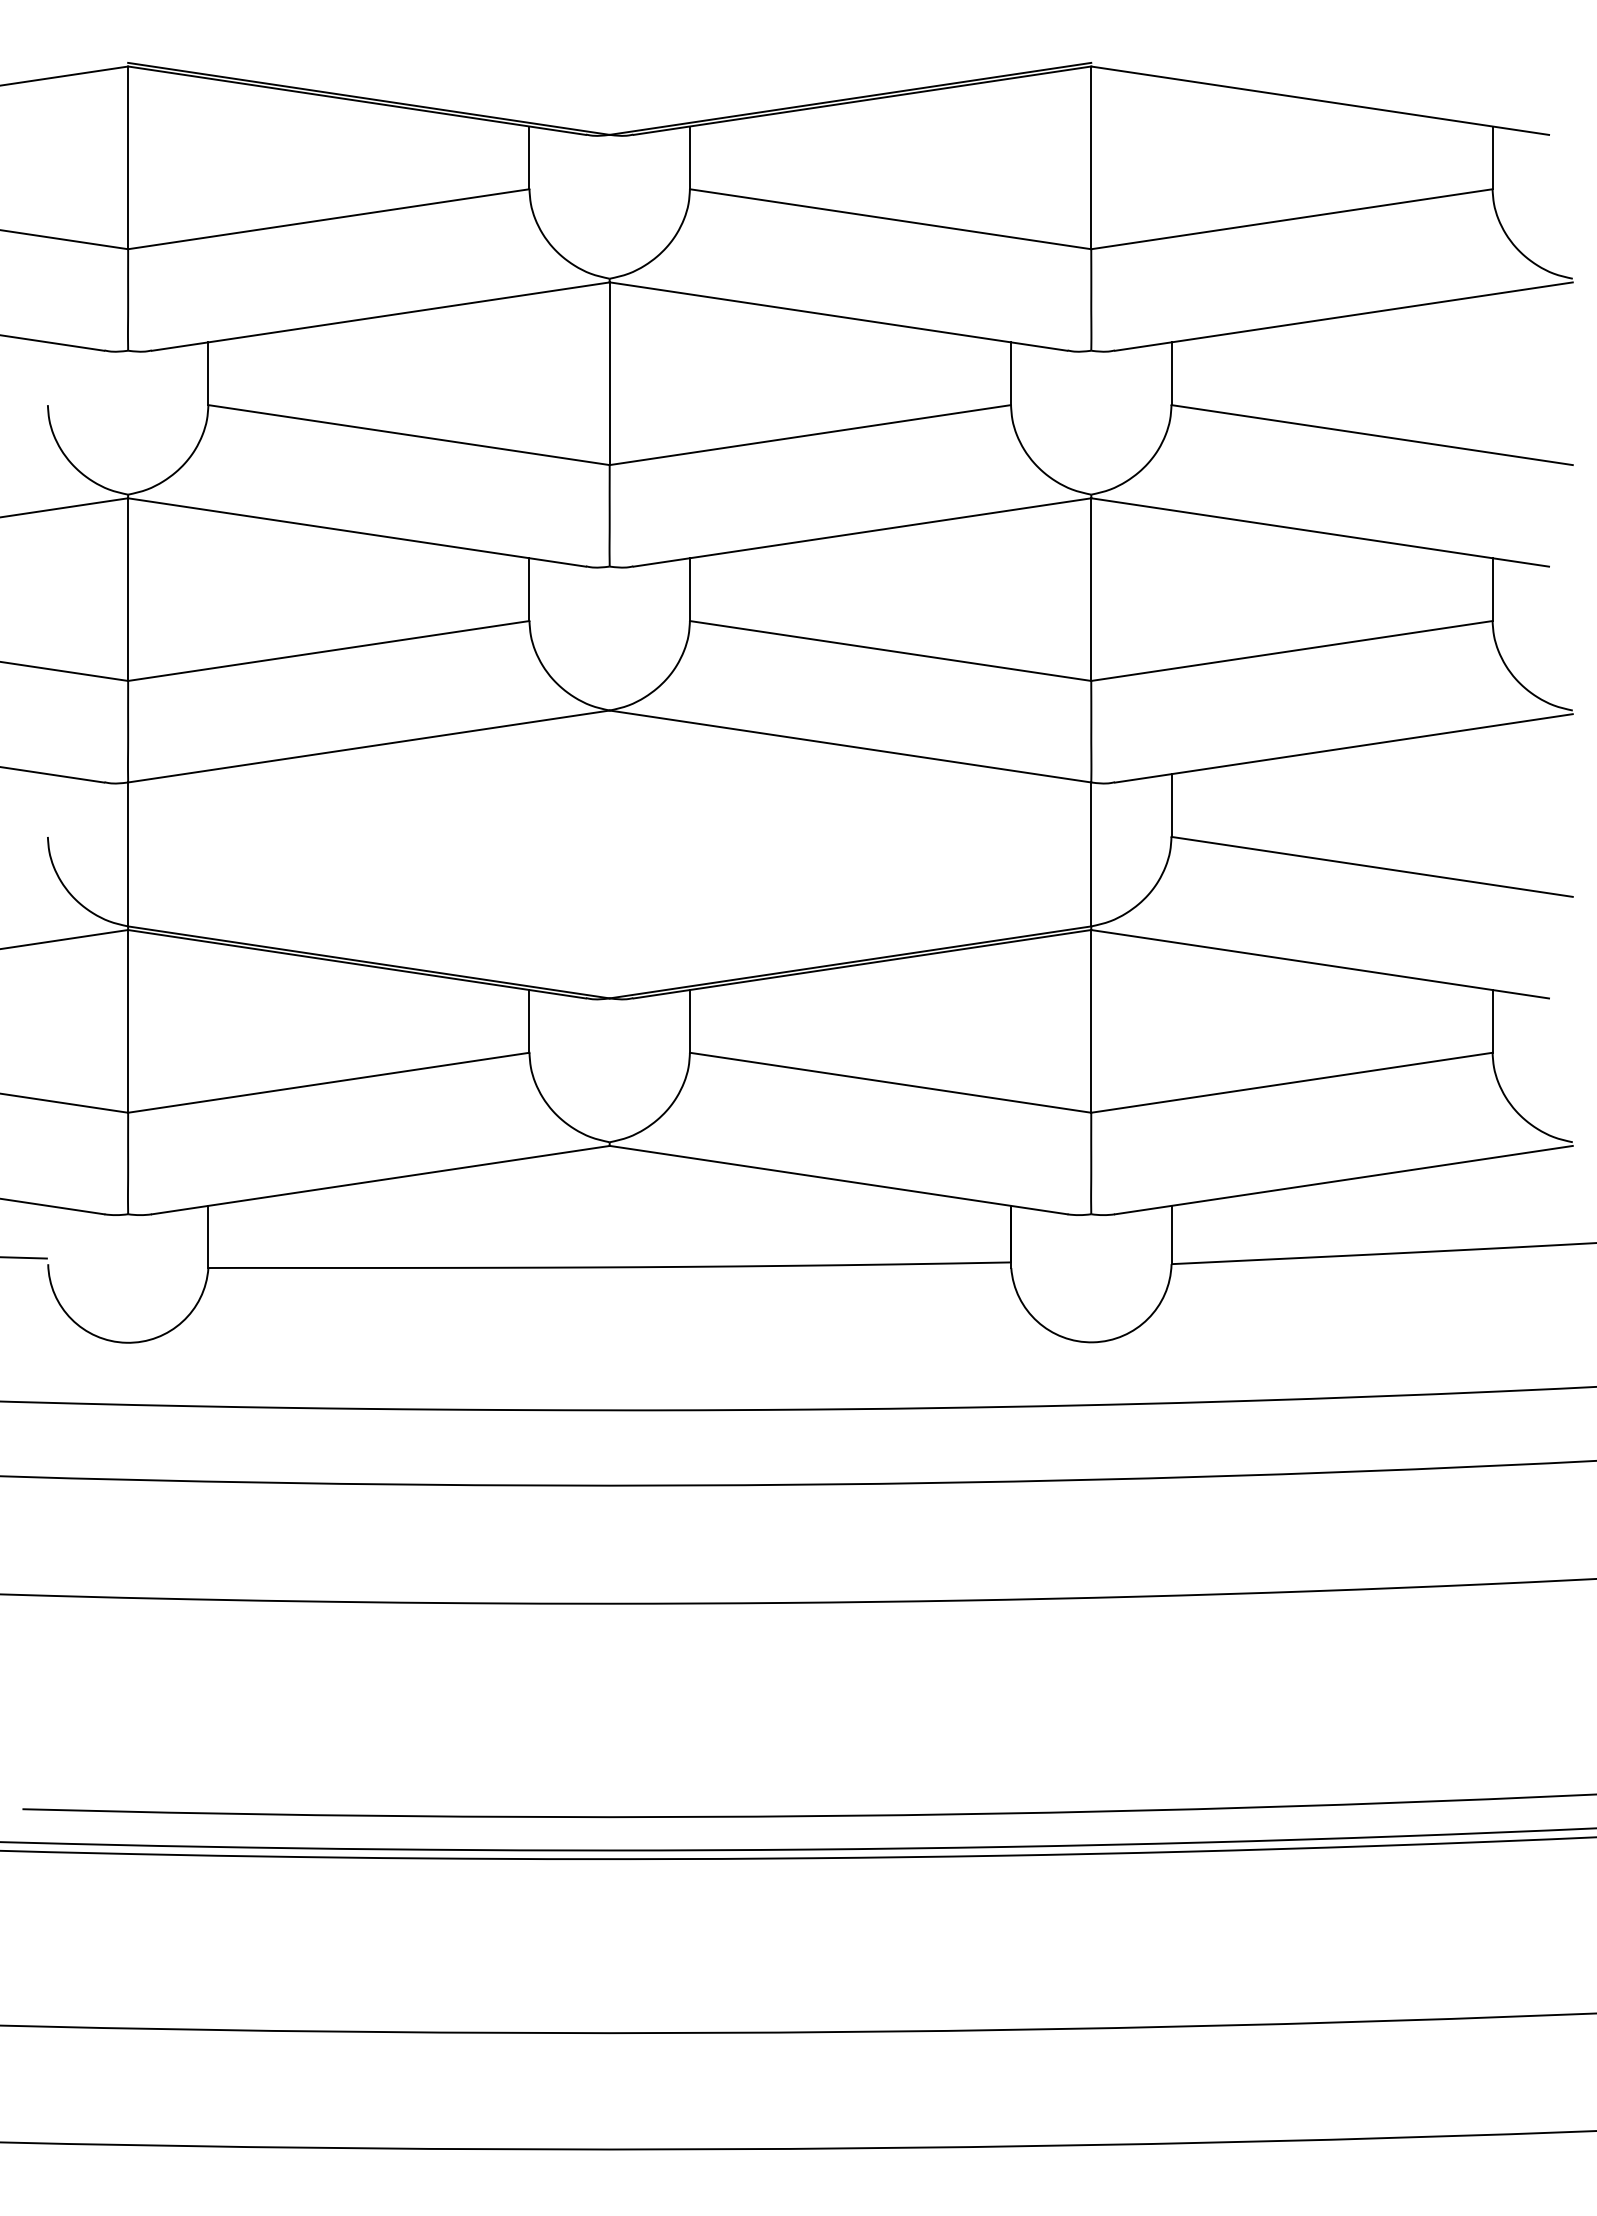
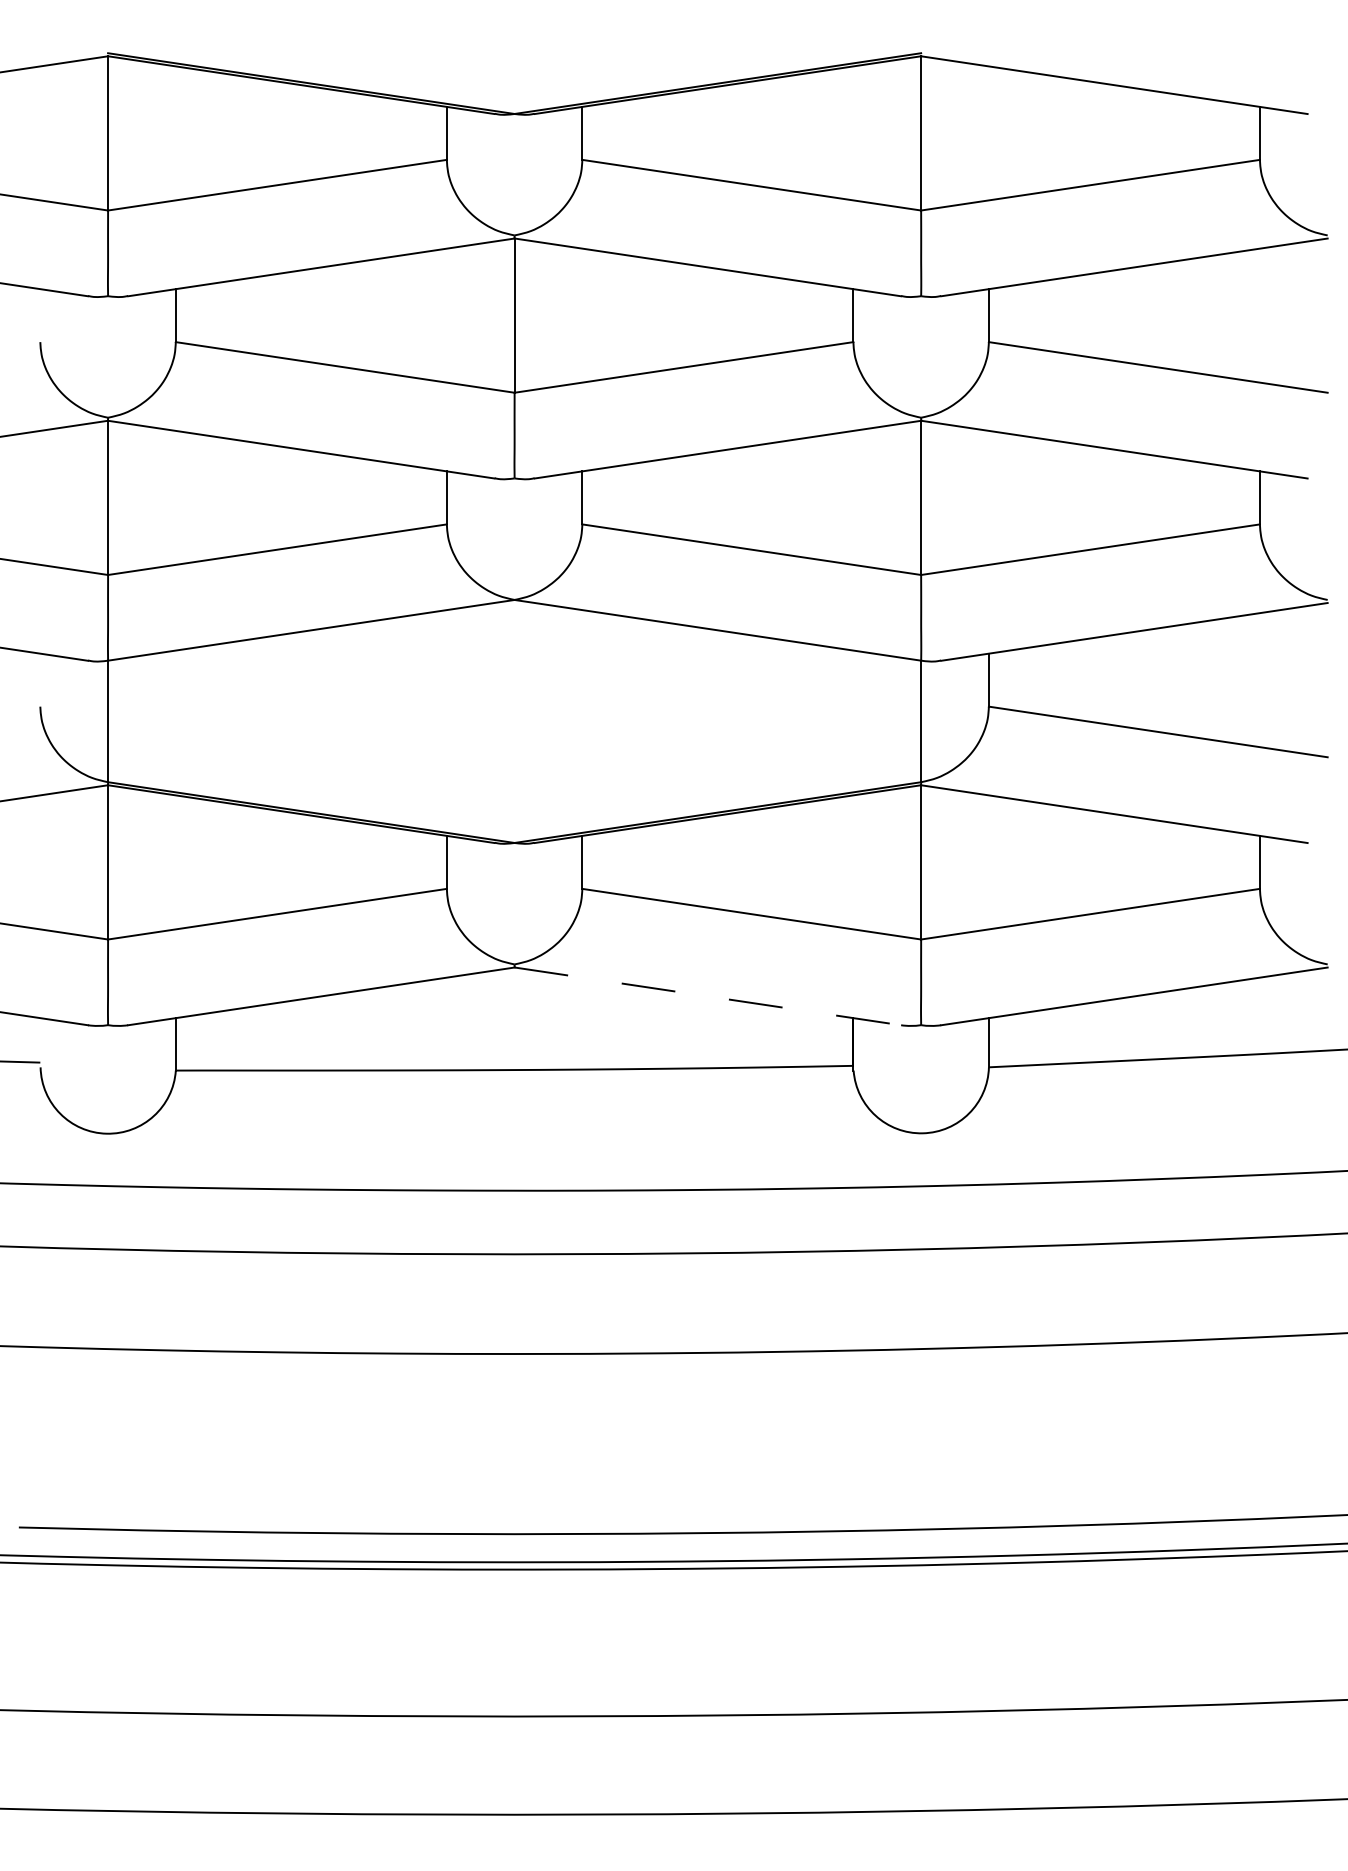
line: (838, 1180) -> (707, 996), solid -> dashed

